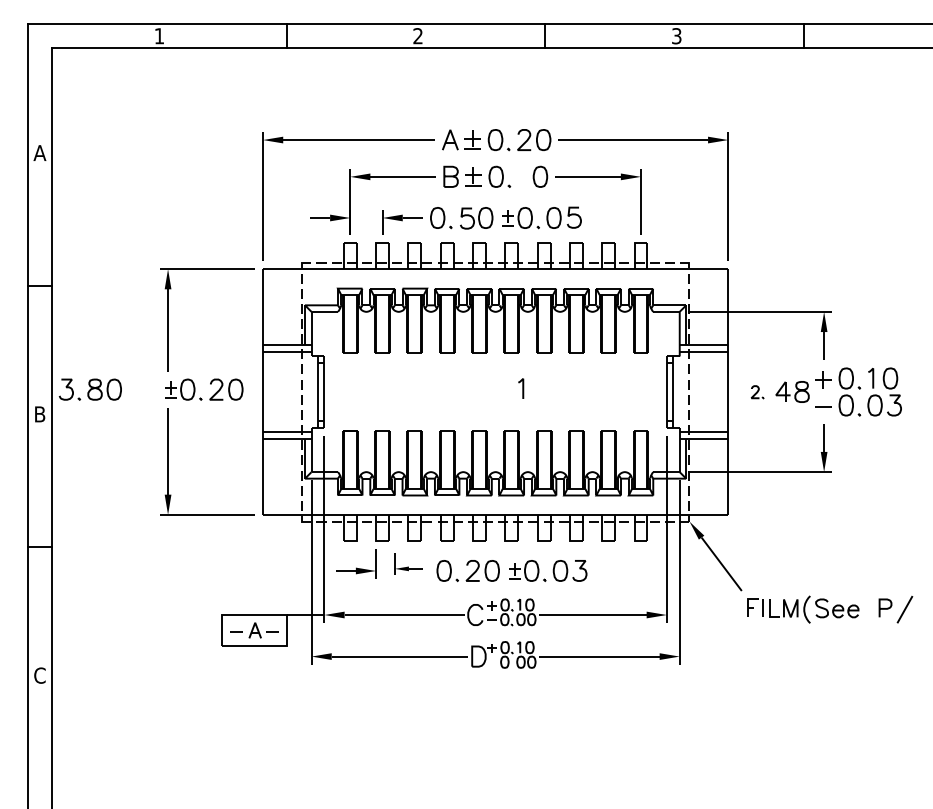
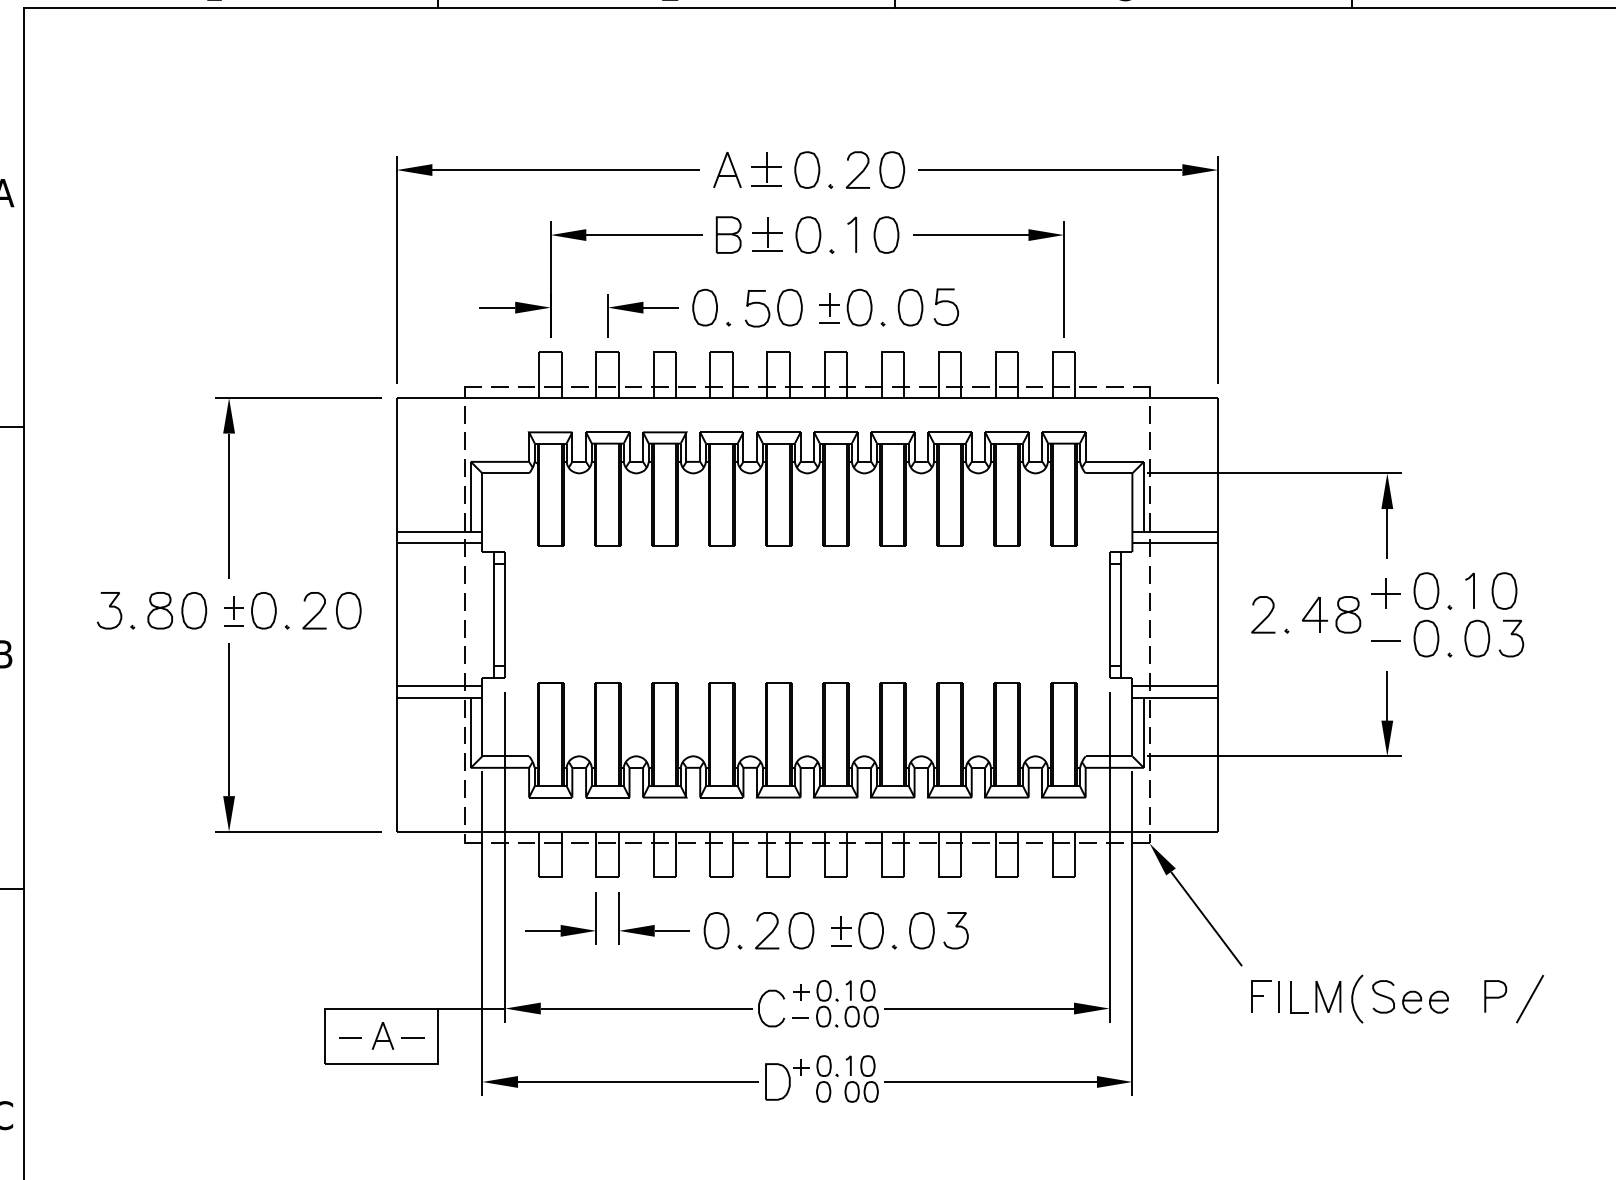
line: (522, 388) -> (854, 234), moved
part: (89, 389) -> (150, 610), moved
part: (757, 392) -> (1269, 615), size x1.67
part: (408, 563) -> (653, 917), size x1.43

